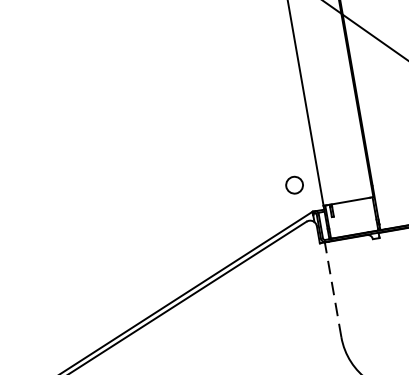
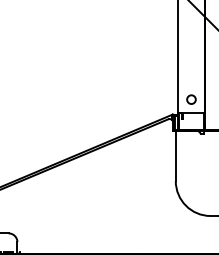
circle: (294, 184) -> (191, 99), moved
line: (332, 290) -> (175, 156), dashed -> solid

